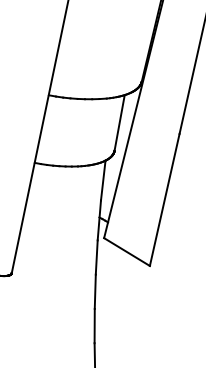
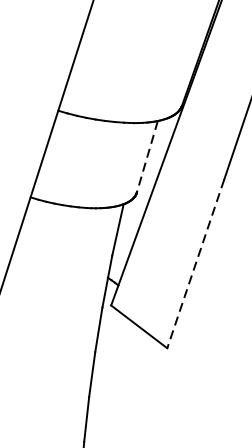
line: (119, 123) -> (147, 157), solid -> dashed
line: (164, 199) -> (195, 263), solid -> dashed

